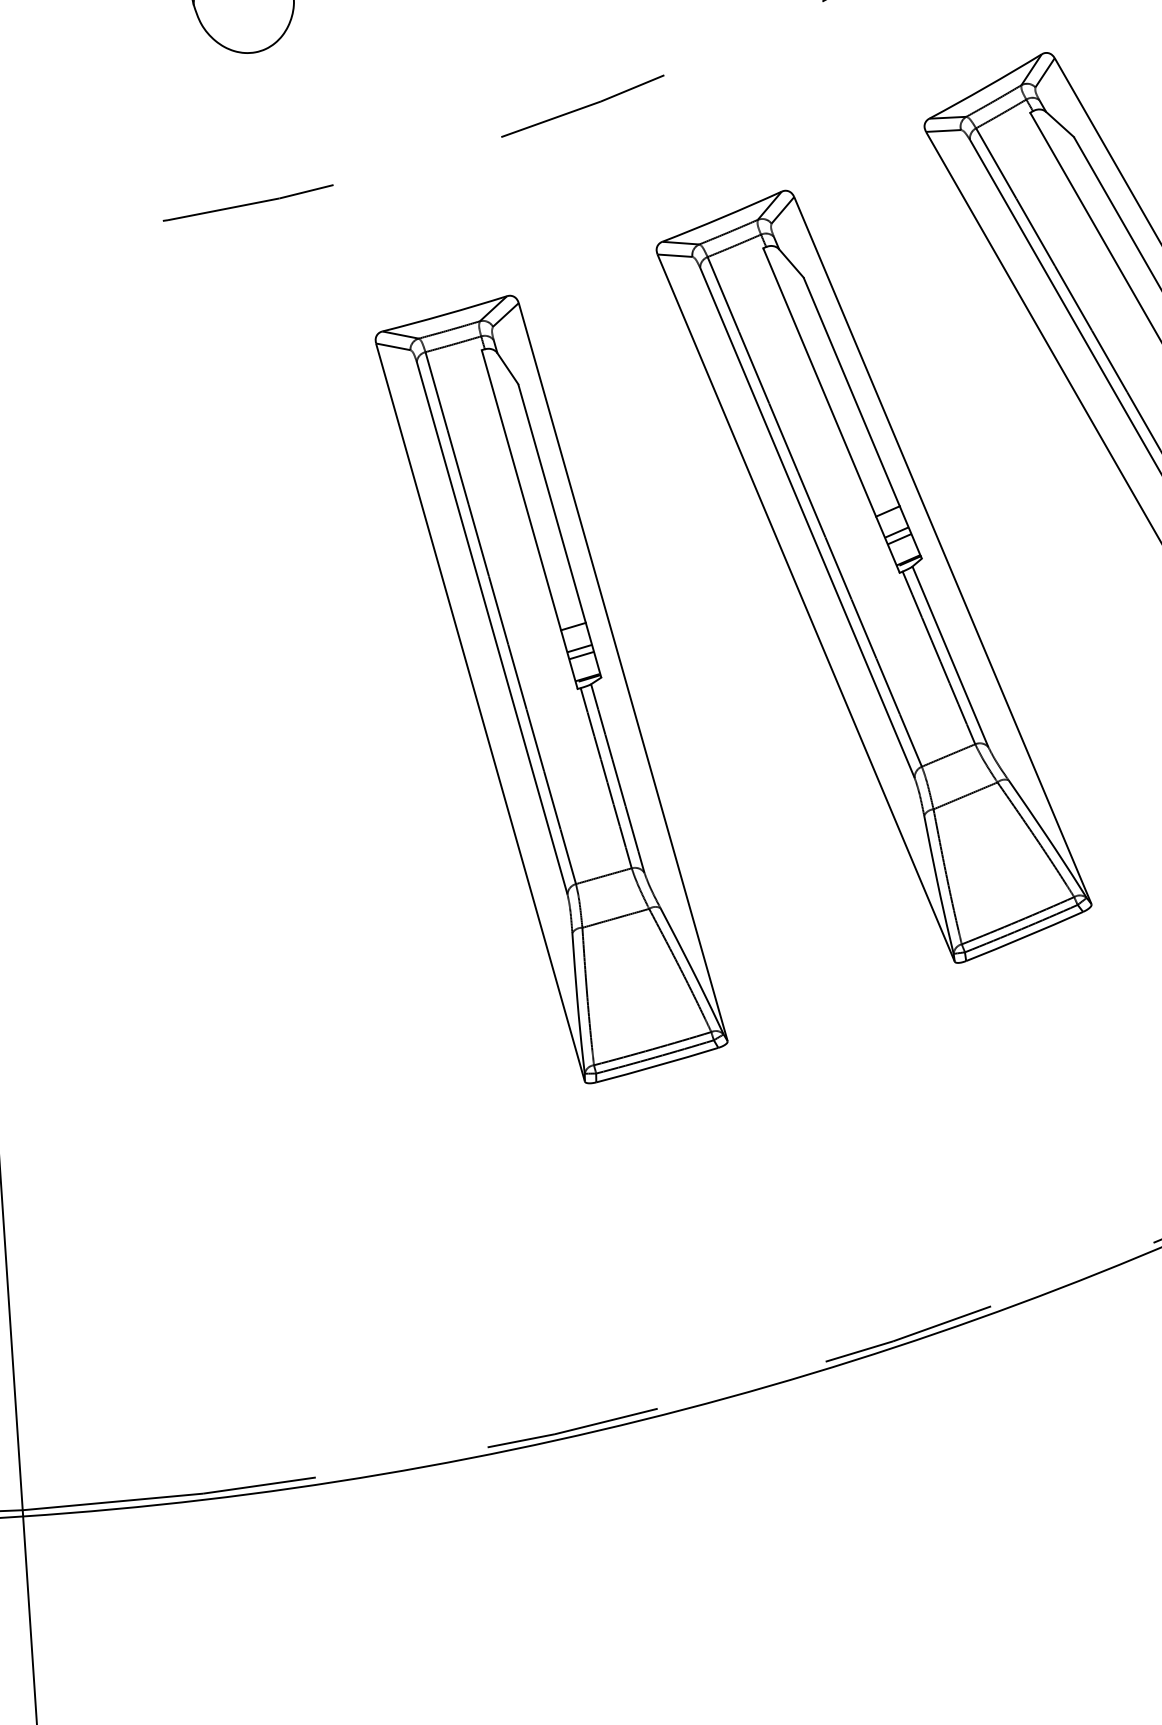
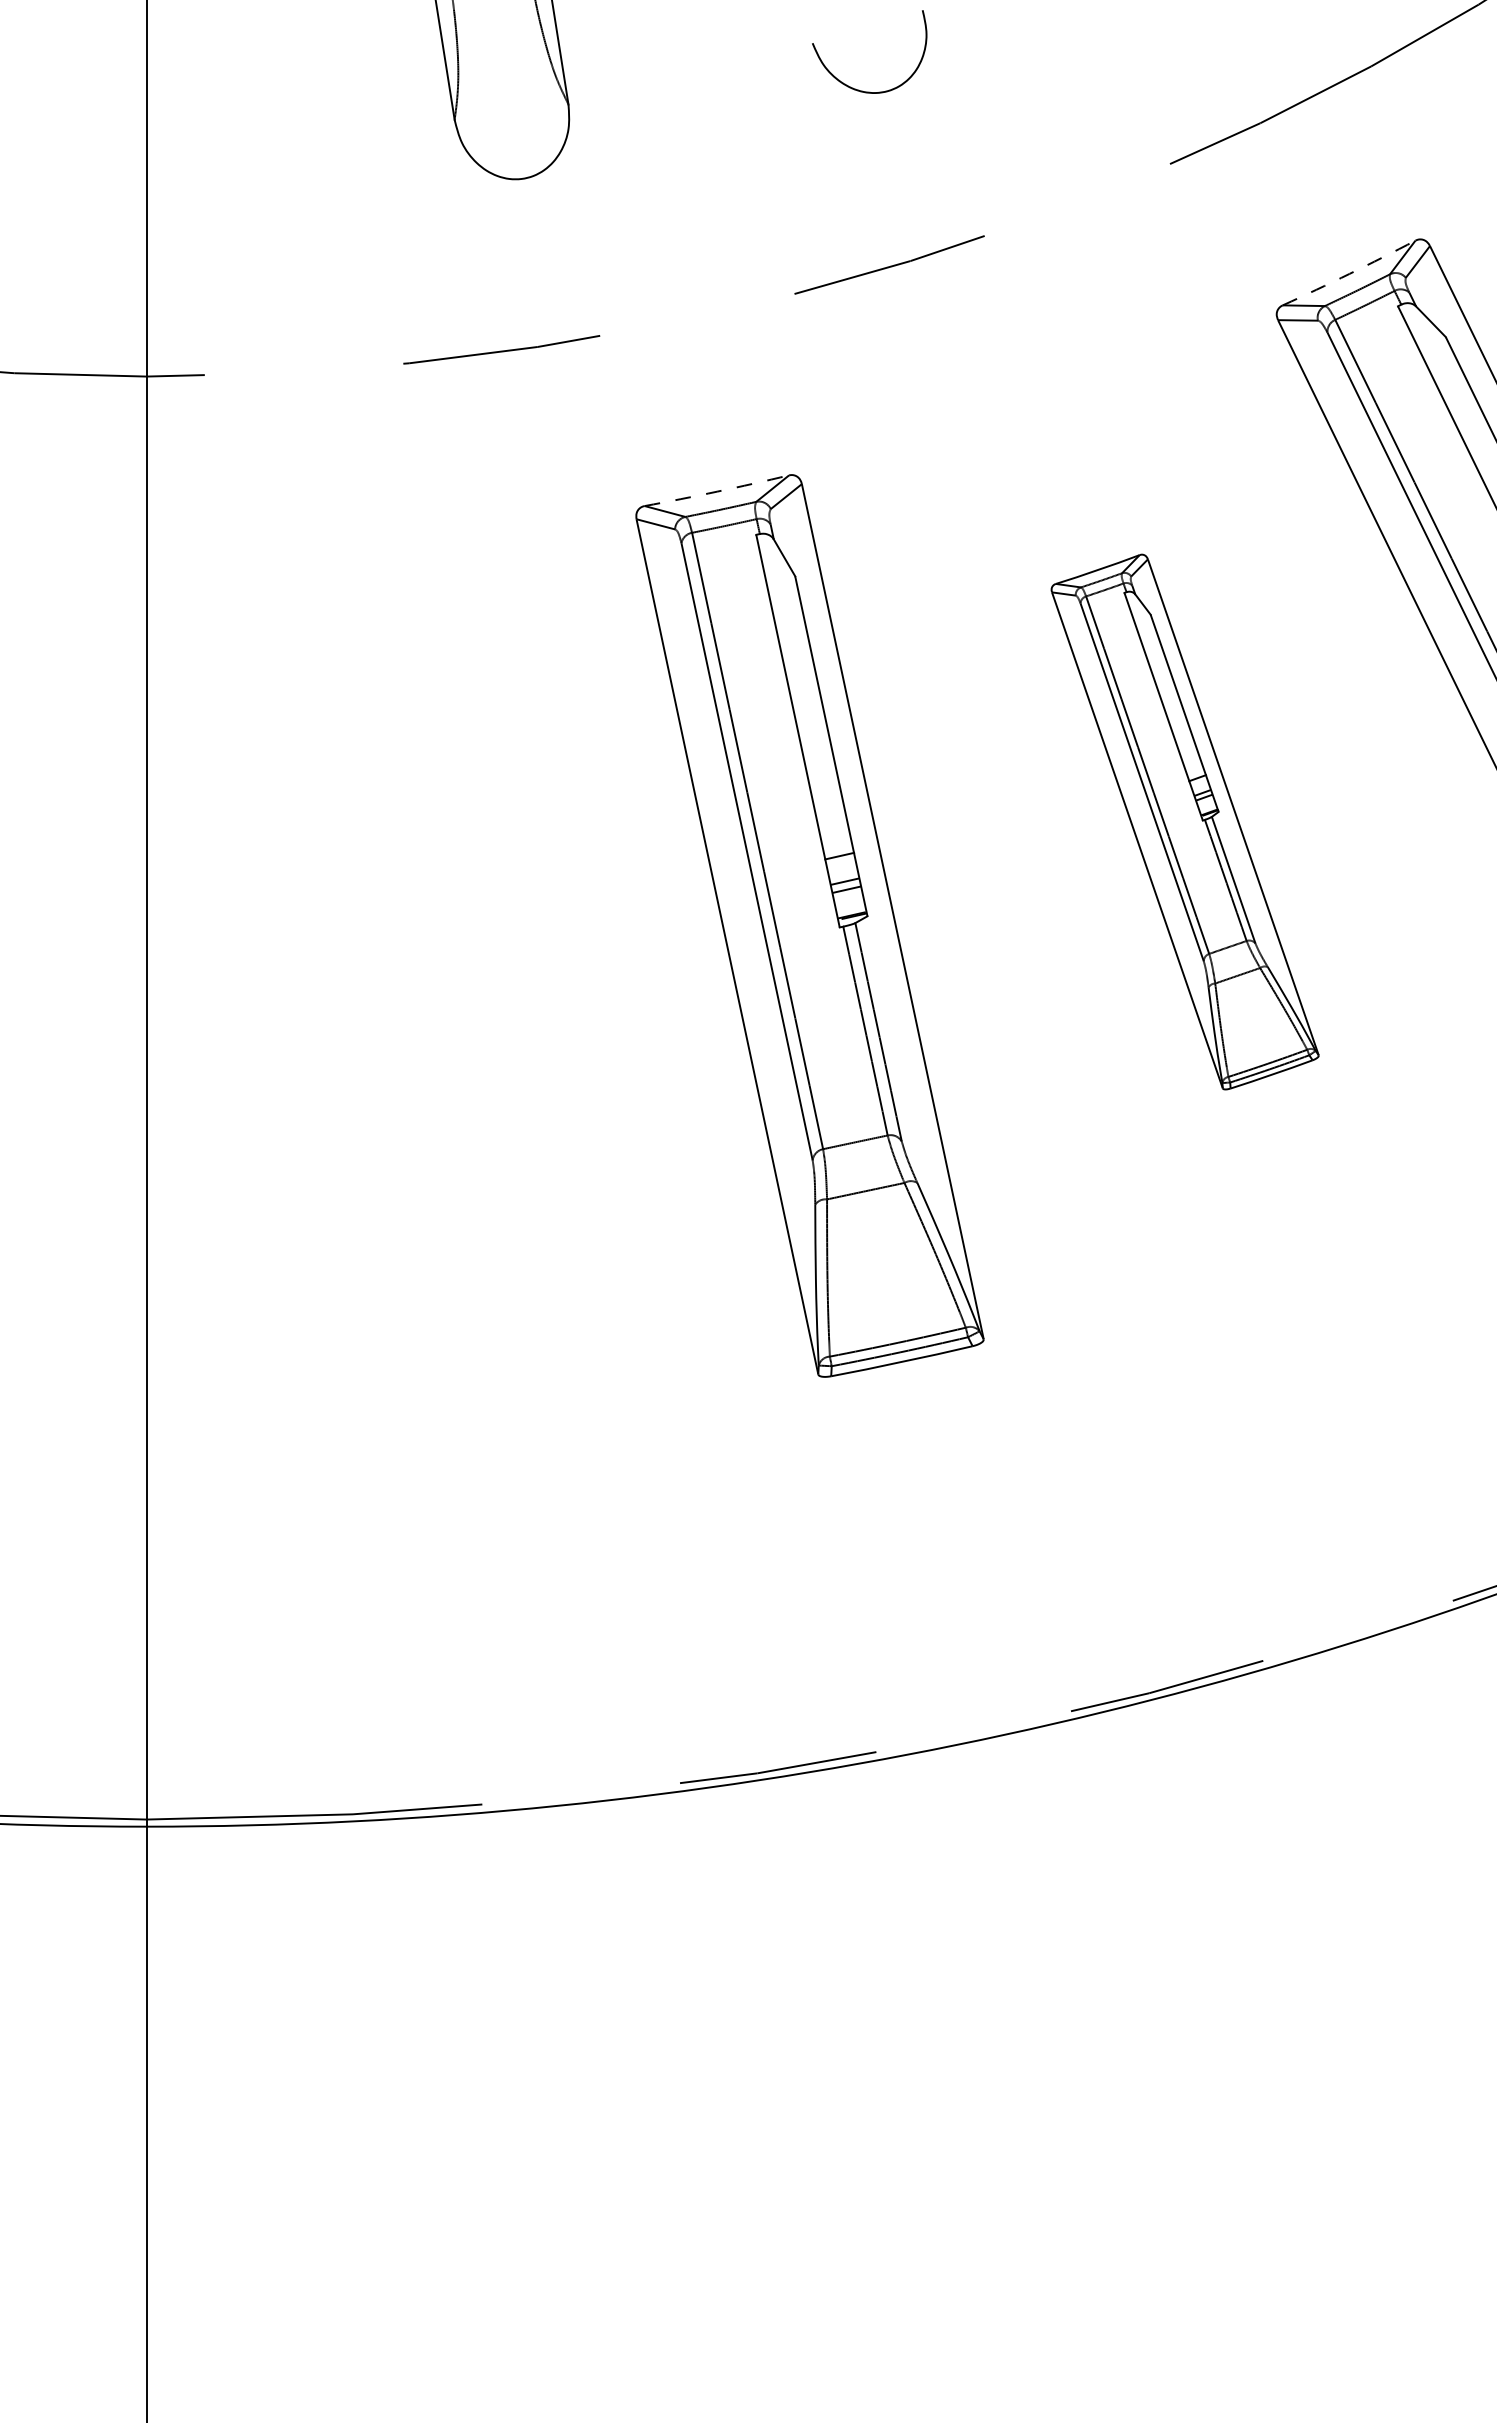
arc: (985, 86) -> (1349, 273), solid -> dashed
arc: (445, 314) -> (717, 491), solid -> dashed
part: (873, 576) -> (1184, 821), size x0.6

